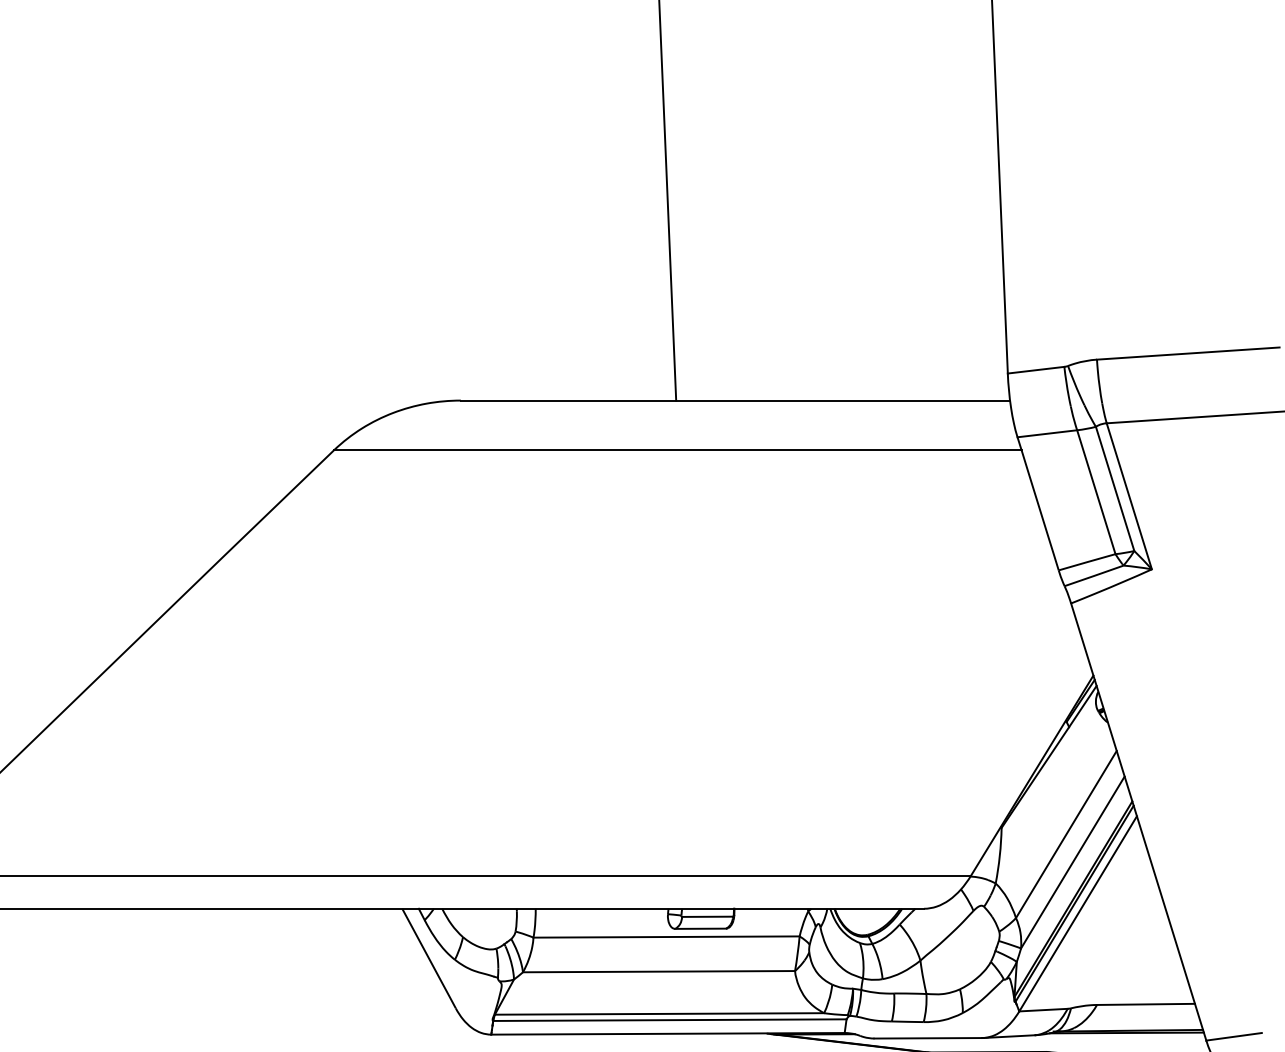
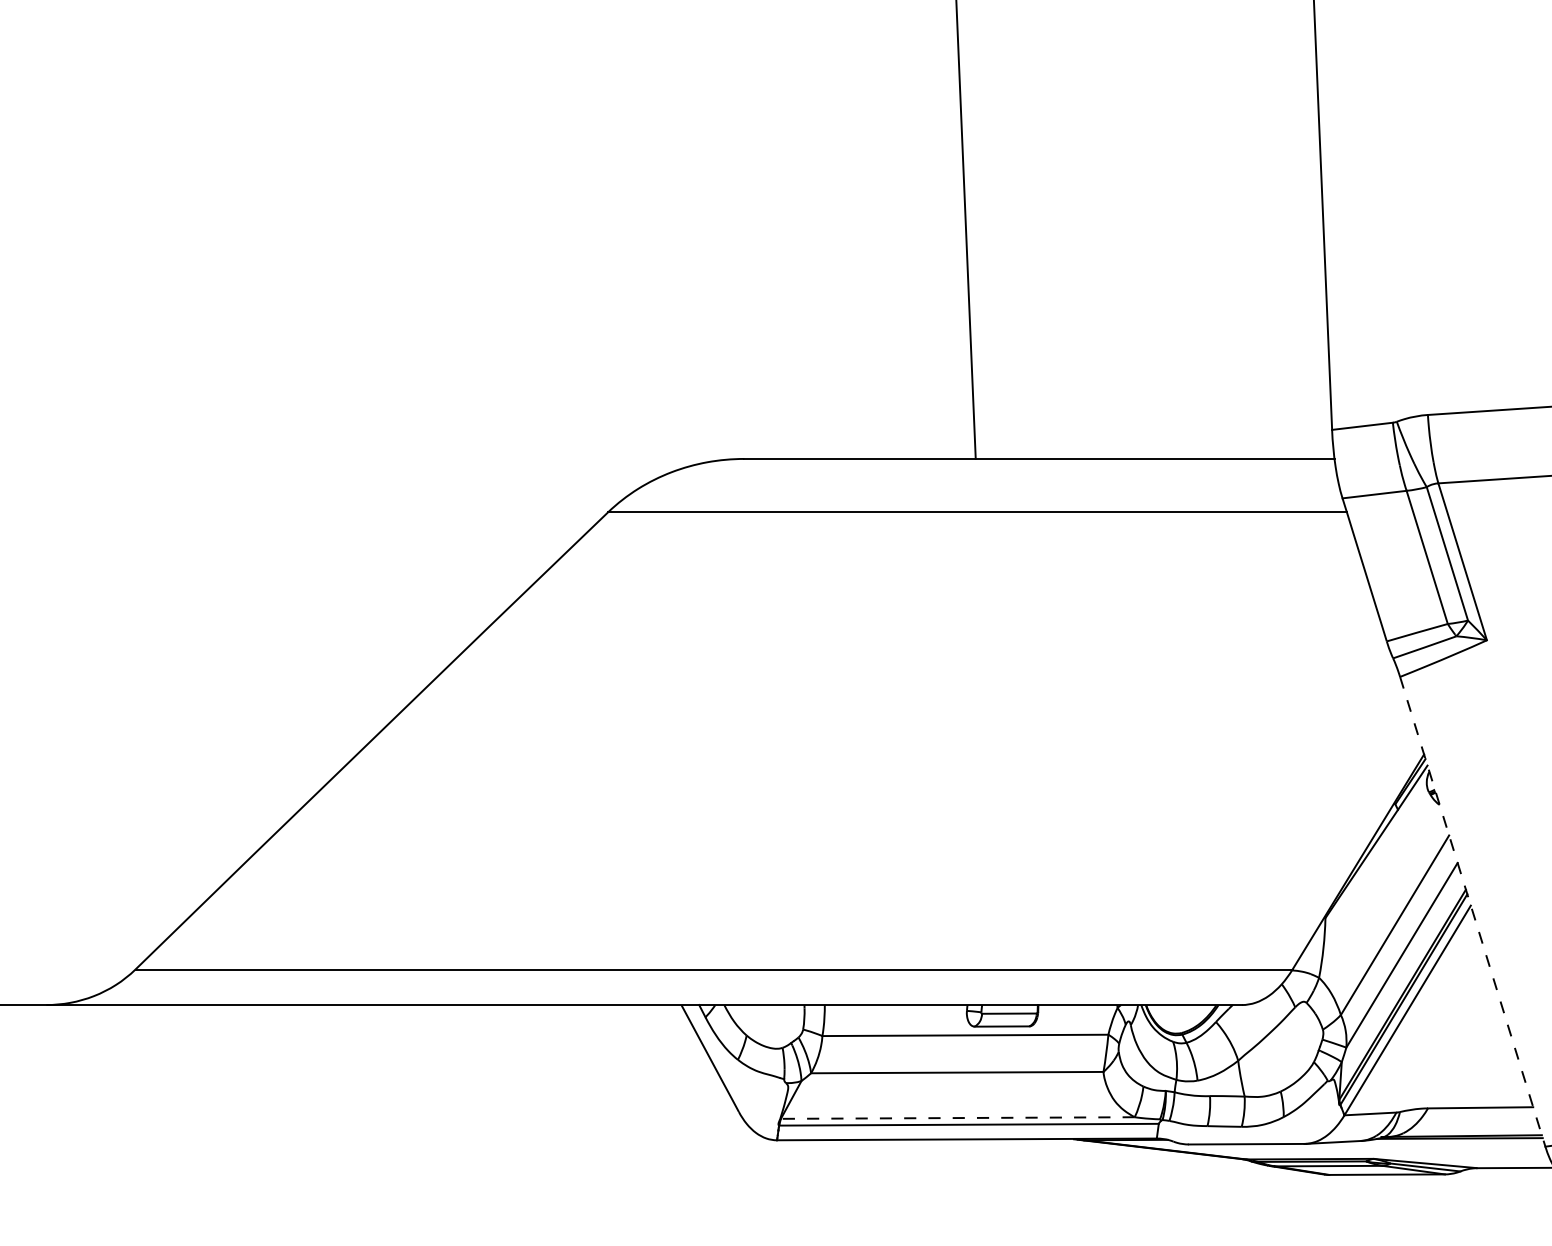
line: (1138, 821) -> (1472, 911), solid -> dashed
line: (659, 1014) -> (957, 1118), solid -> dashed

